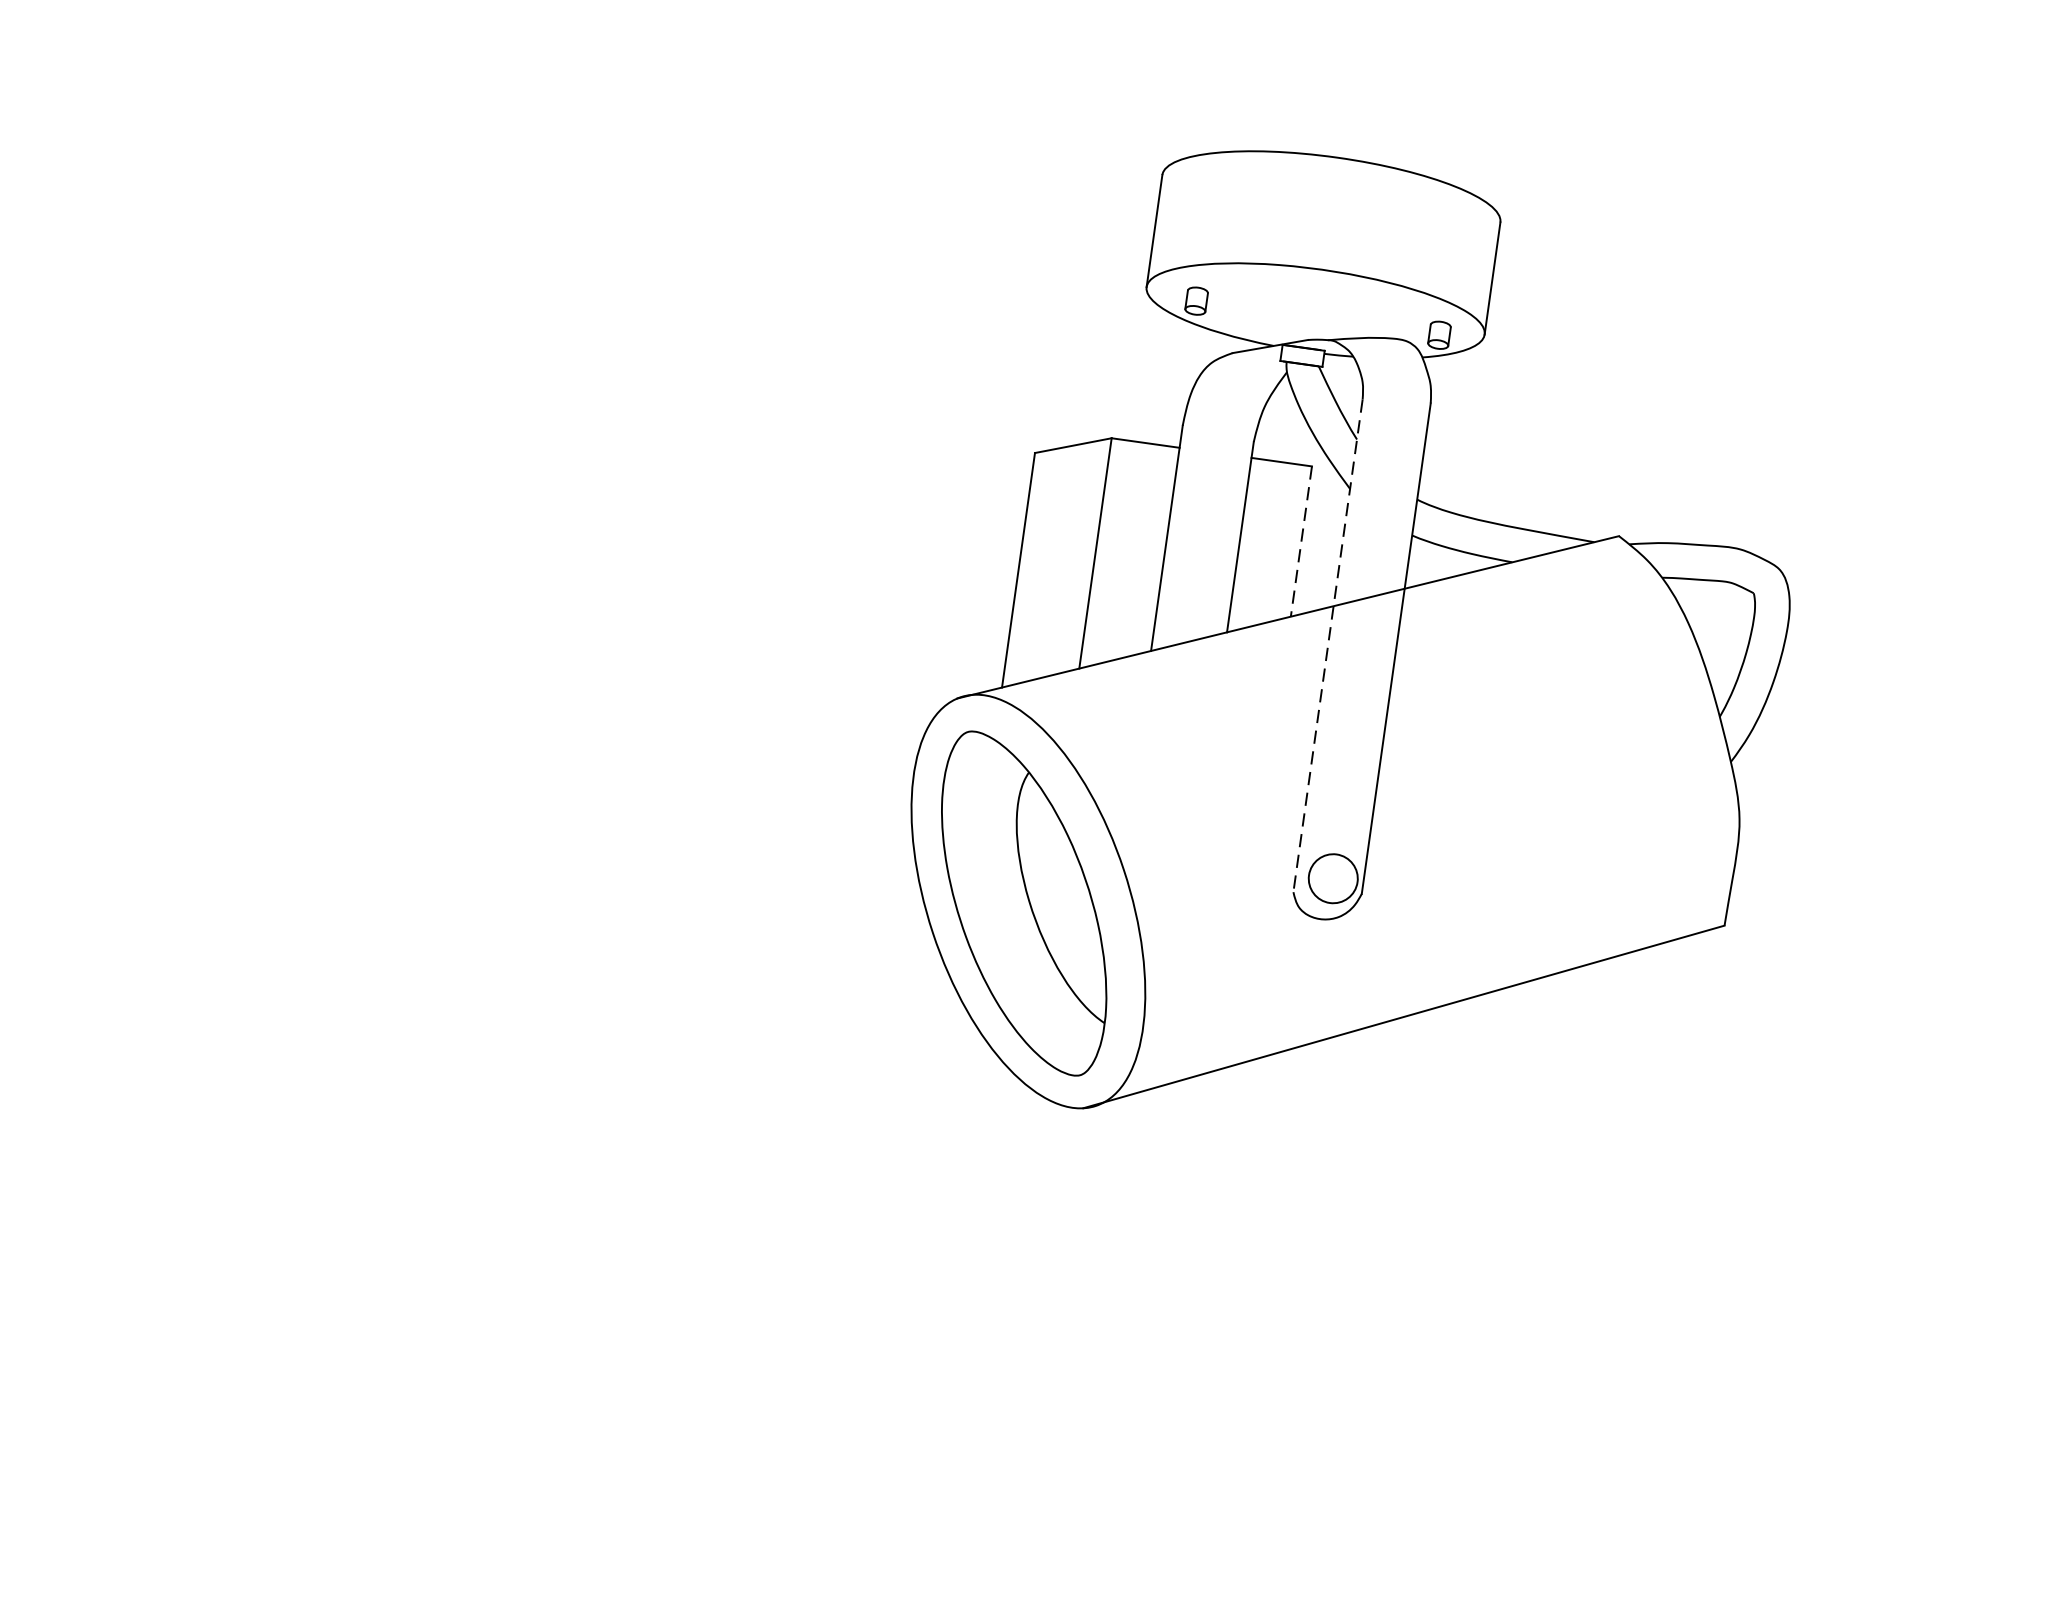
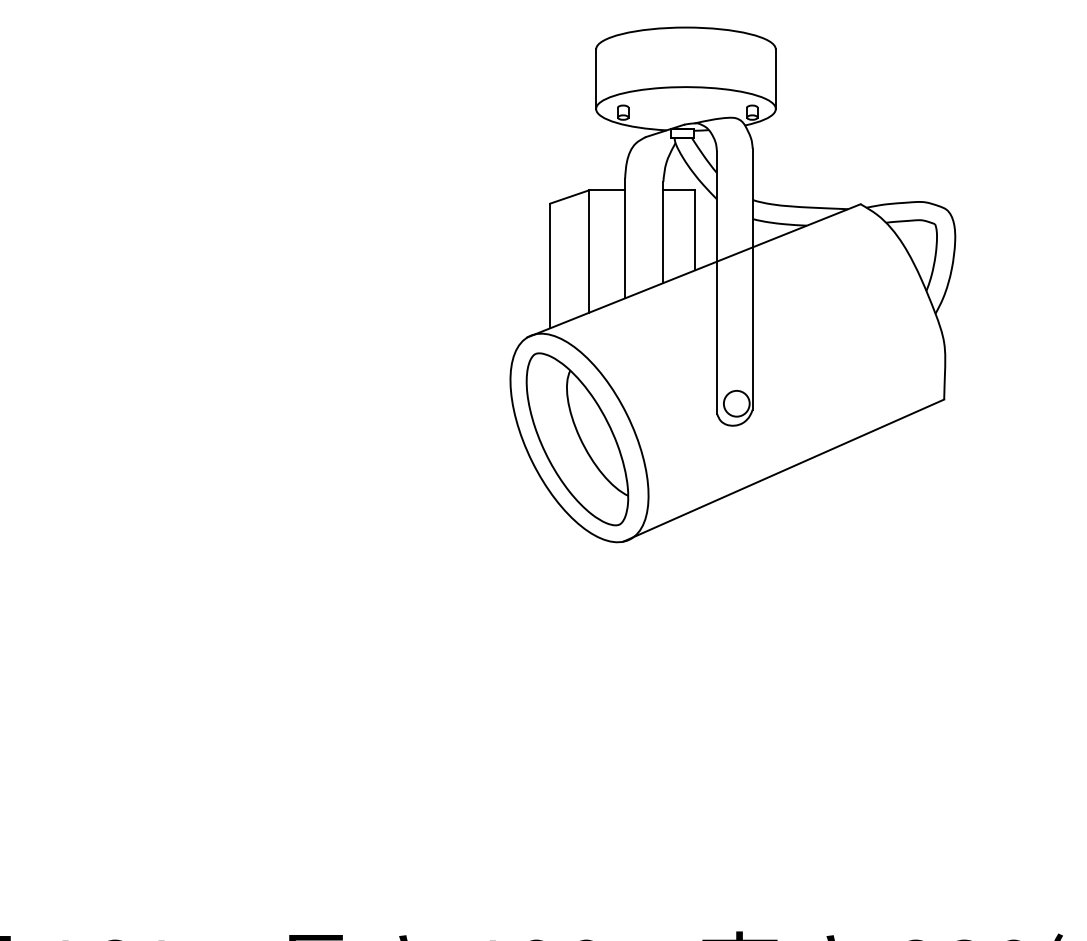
line: (1301, 541) -> (695, 230), dashed -> solid
line: (1327, 645) -> (716, 282), dashed -> solid

